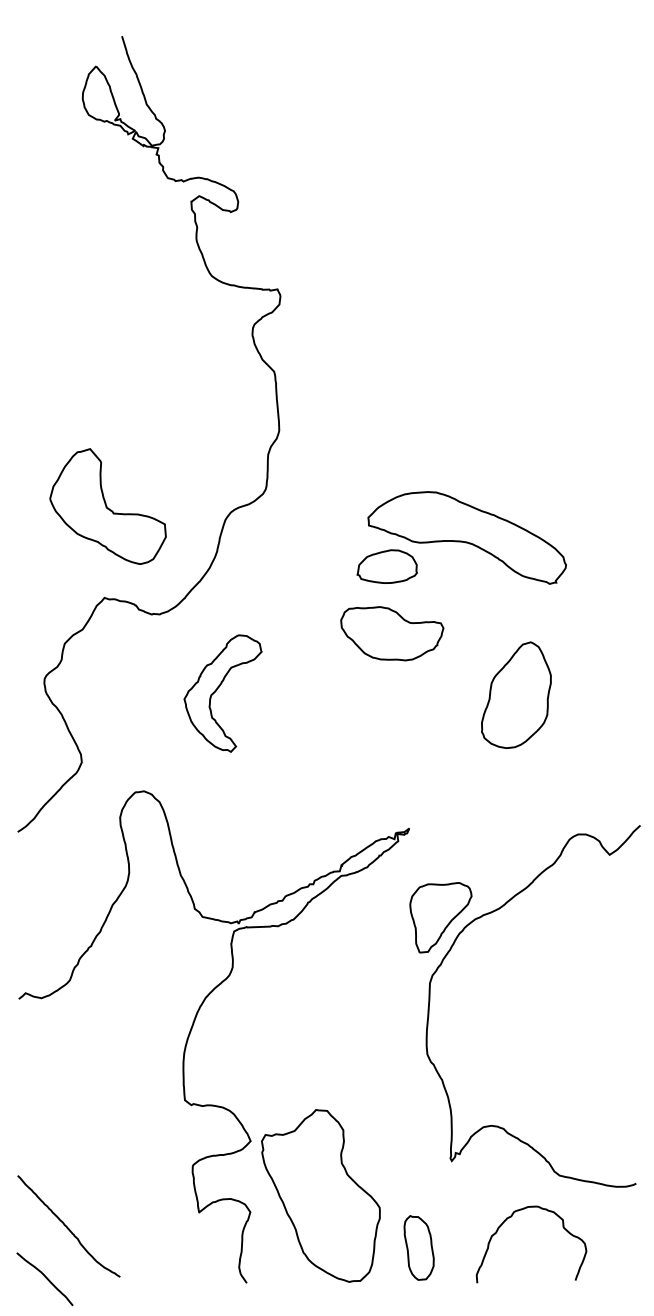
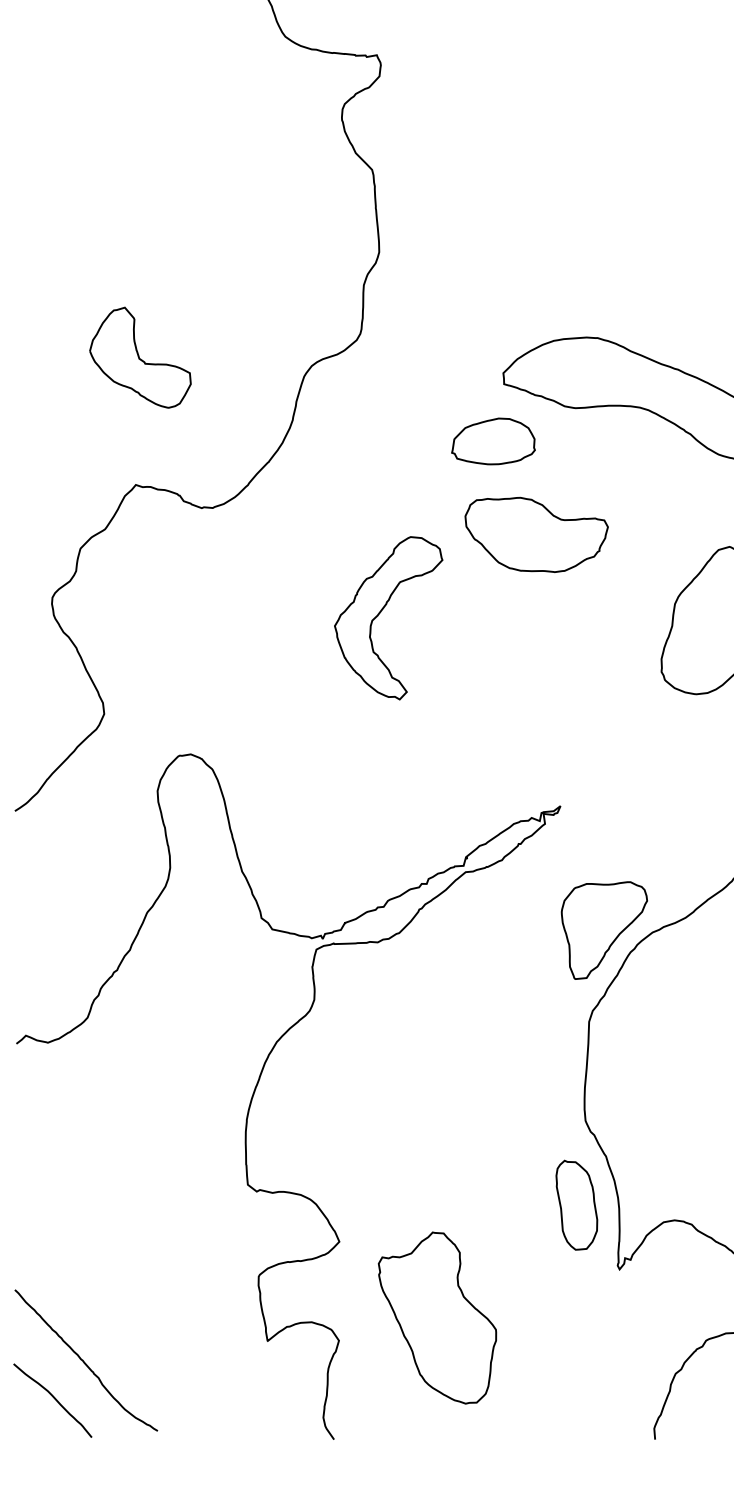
part: (107, 506) -> (139, 357), size x0.62
part: (386, 566) -> (492, 441), moved
part: (222, 693) -> (387, 618), moved
part: (321, 1195) -> (438, 1317), size x0.71
part: (418, 1247) -> (575, 1204), moved
curve: (45, 1278) -> (53, 1399), moved

